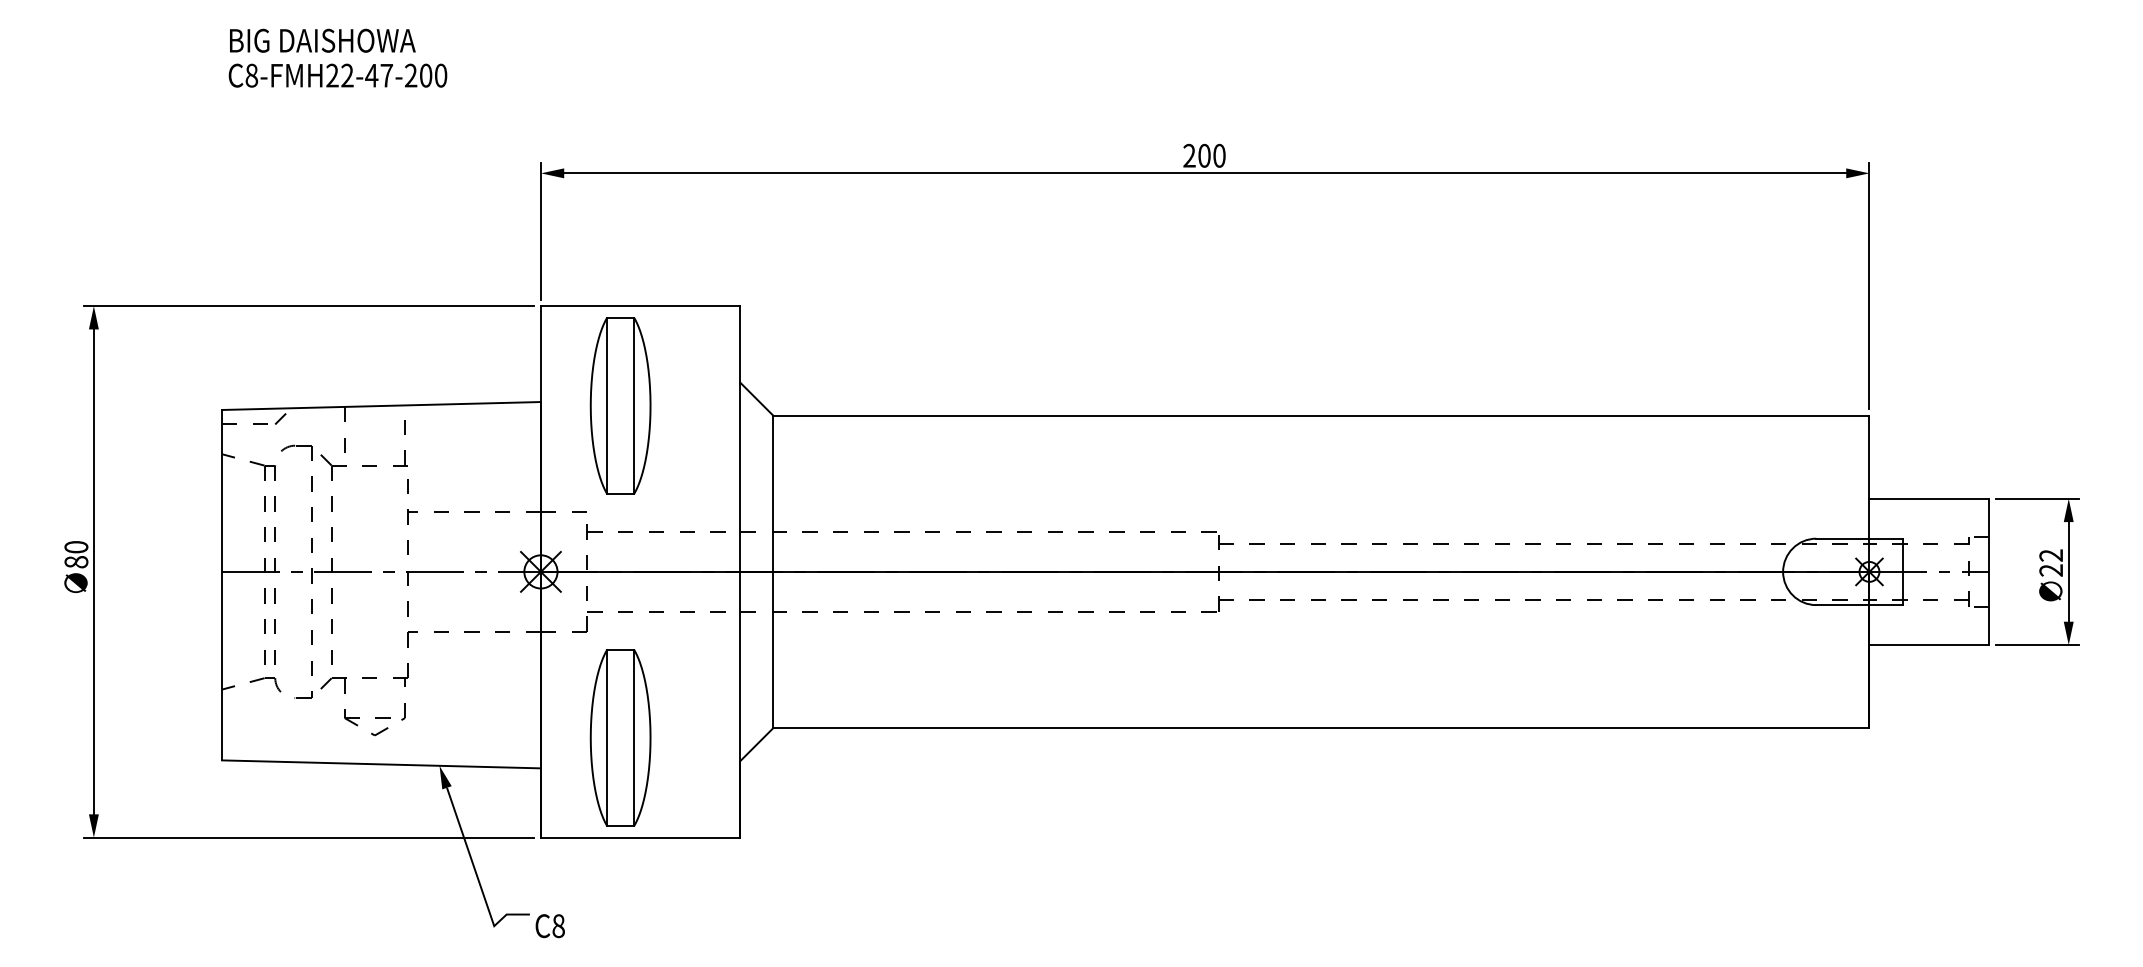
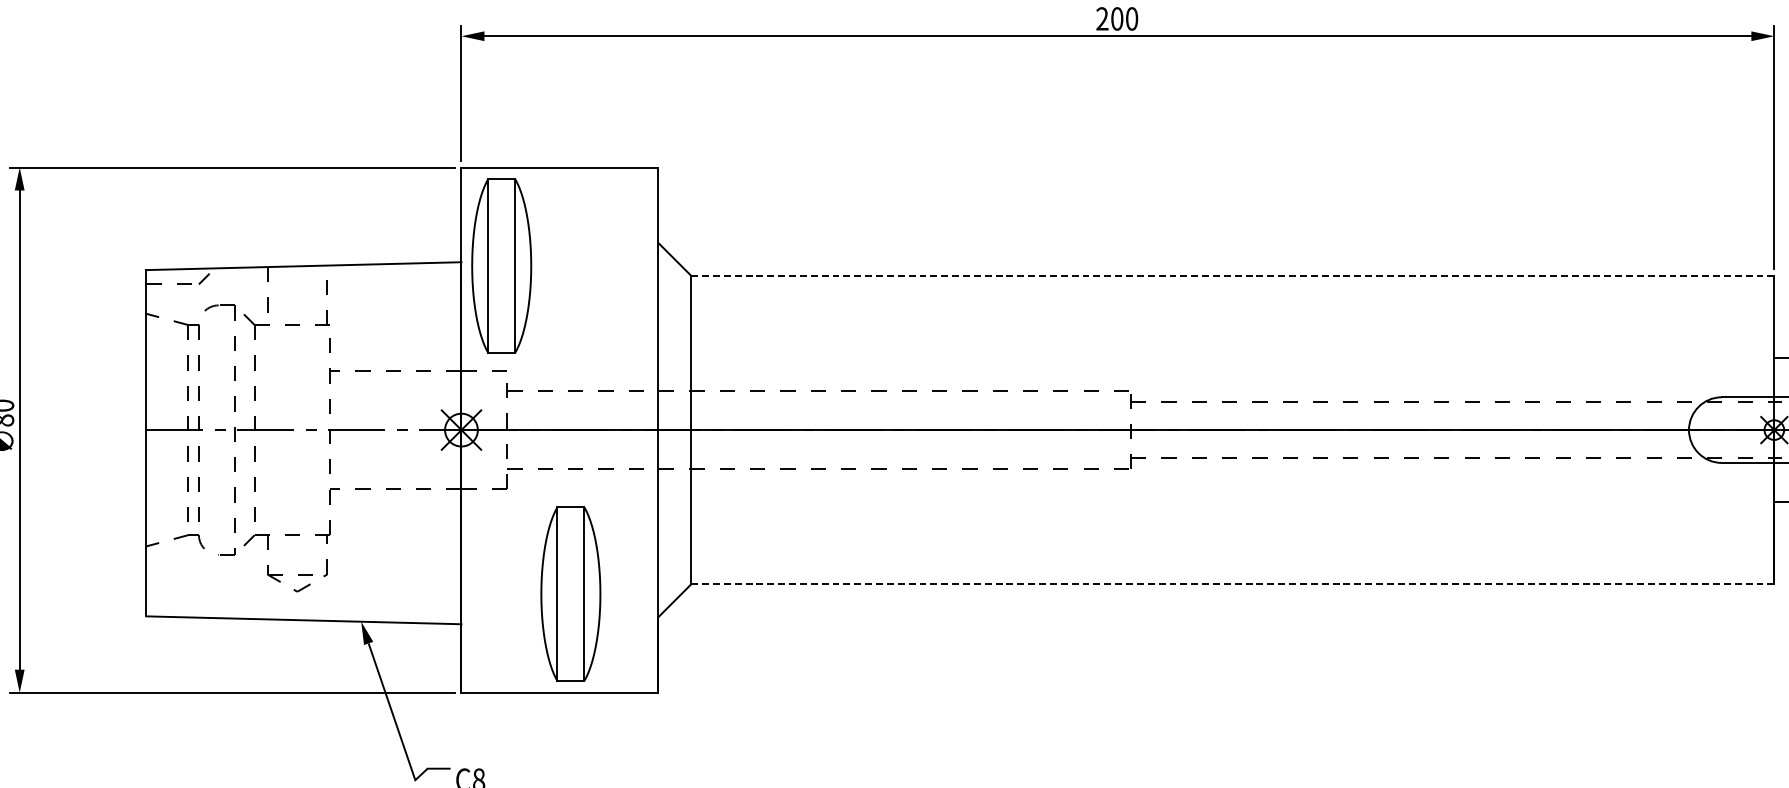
part: (620, 405) -> (501, 265), moved
line: (1321, 415) -> (1232, 275), solid -> dashed
line: (1321, 728) -> (1232, 584), solid -> dashed
part: (620, 737) -> (570, 593), moved

